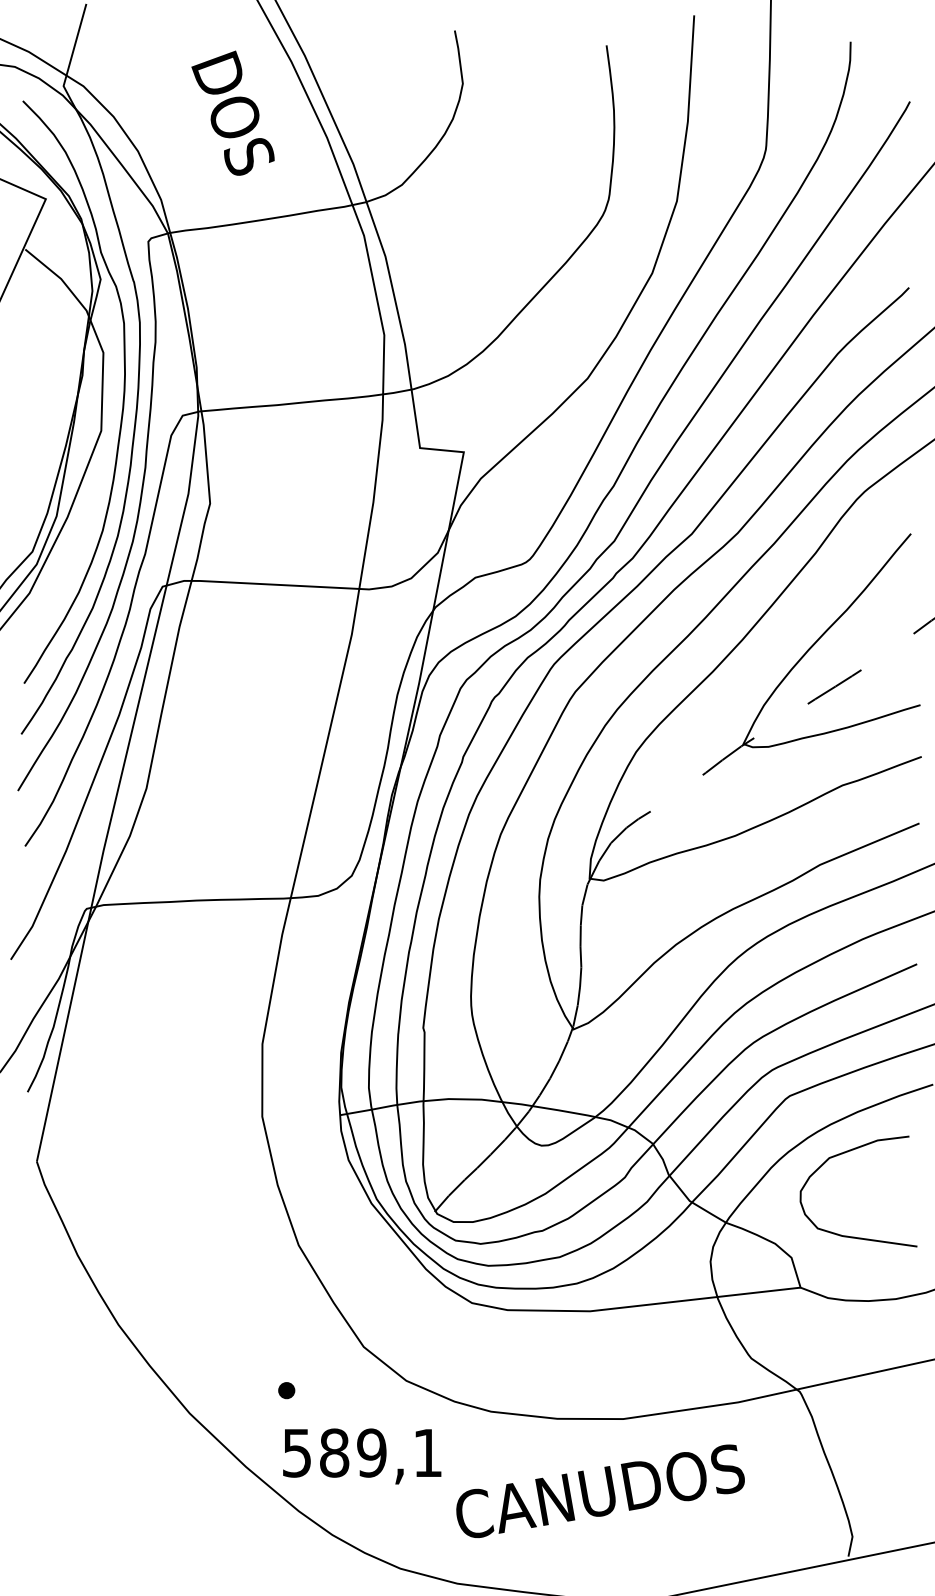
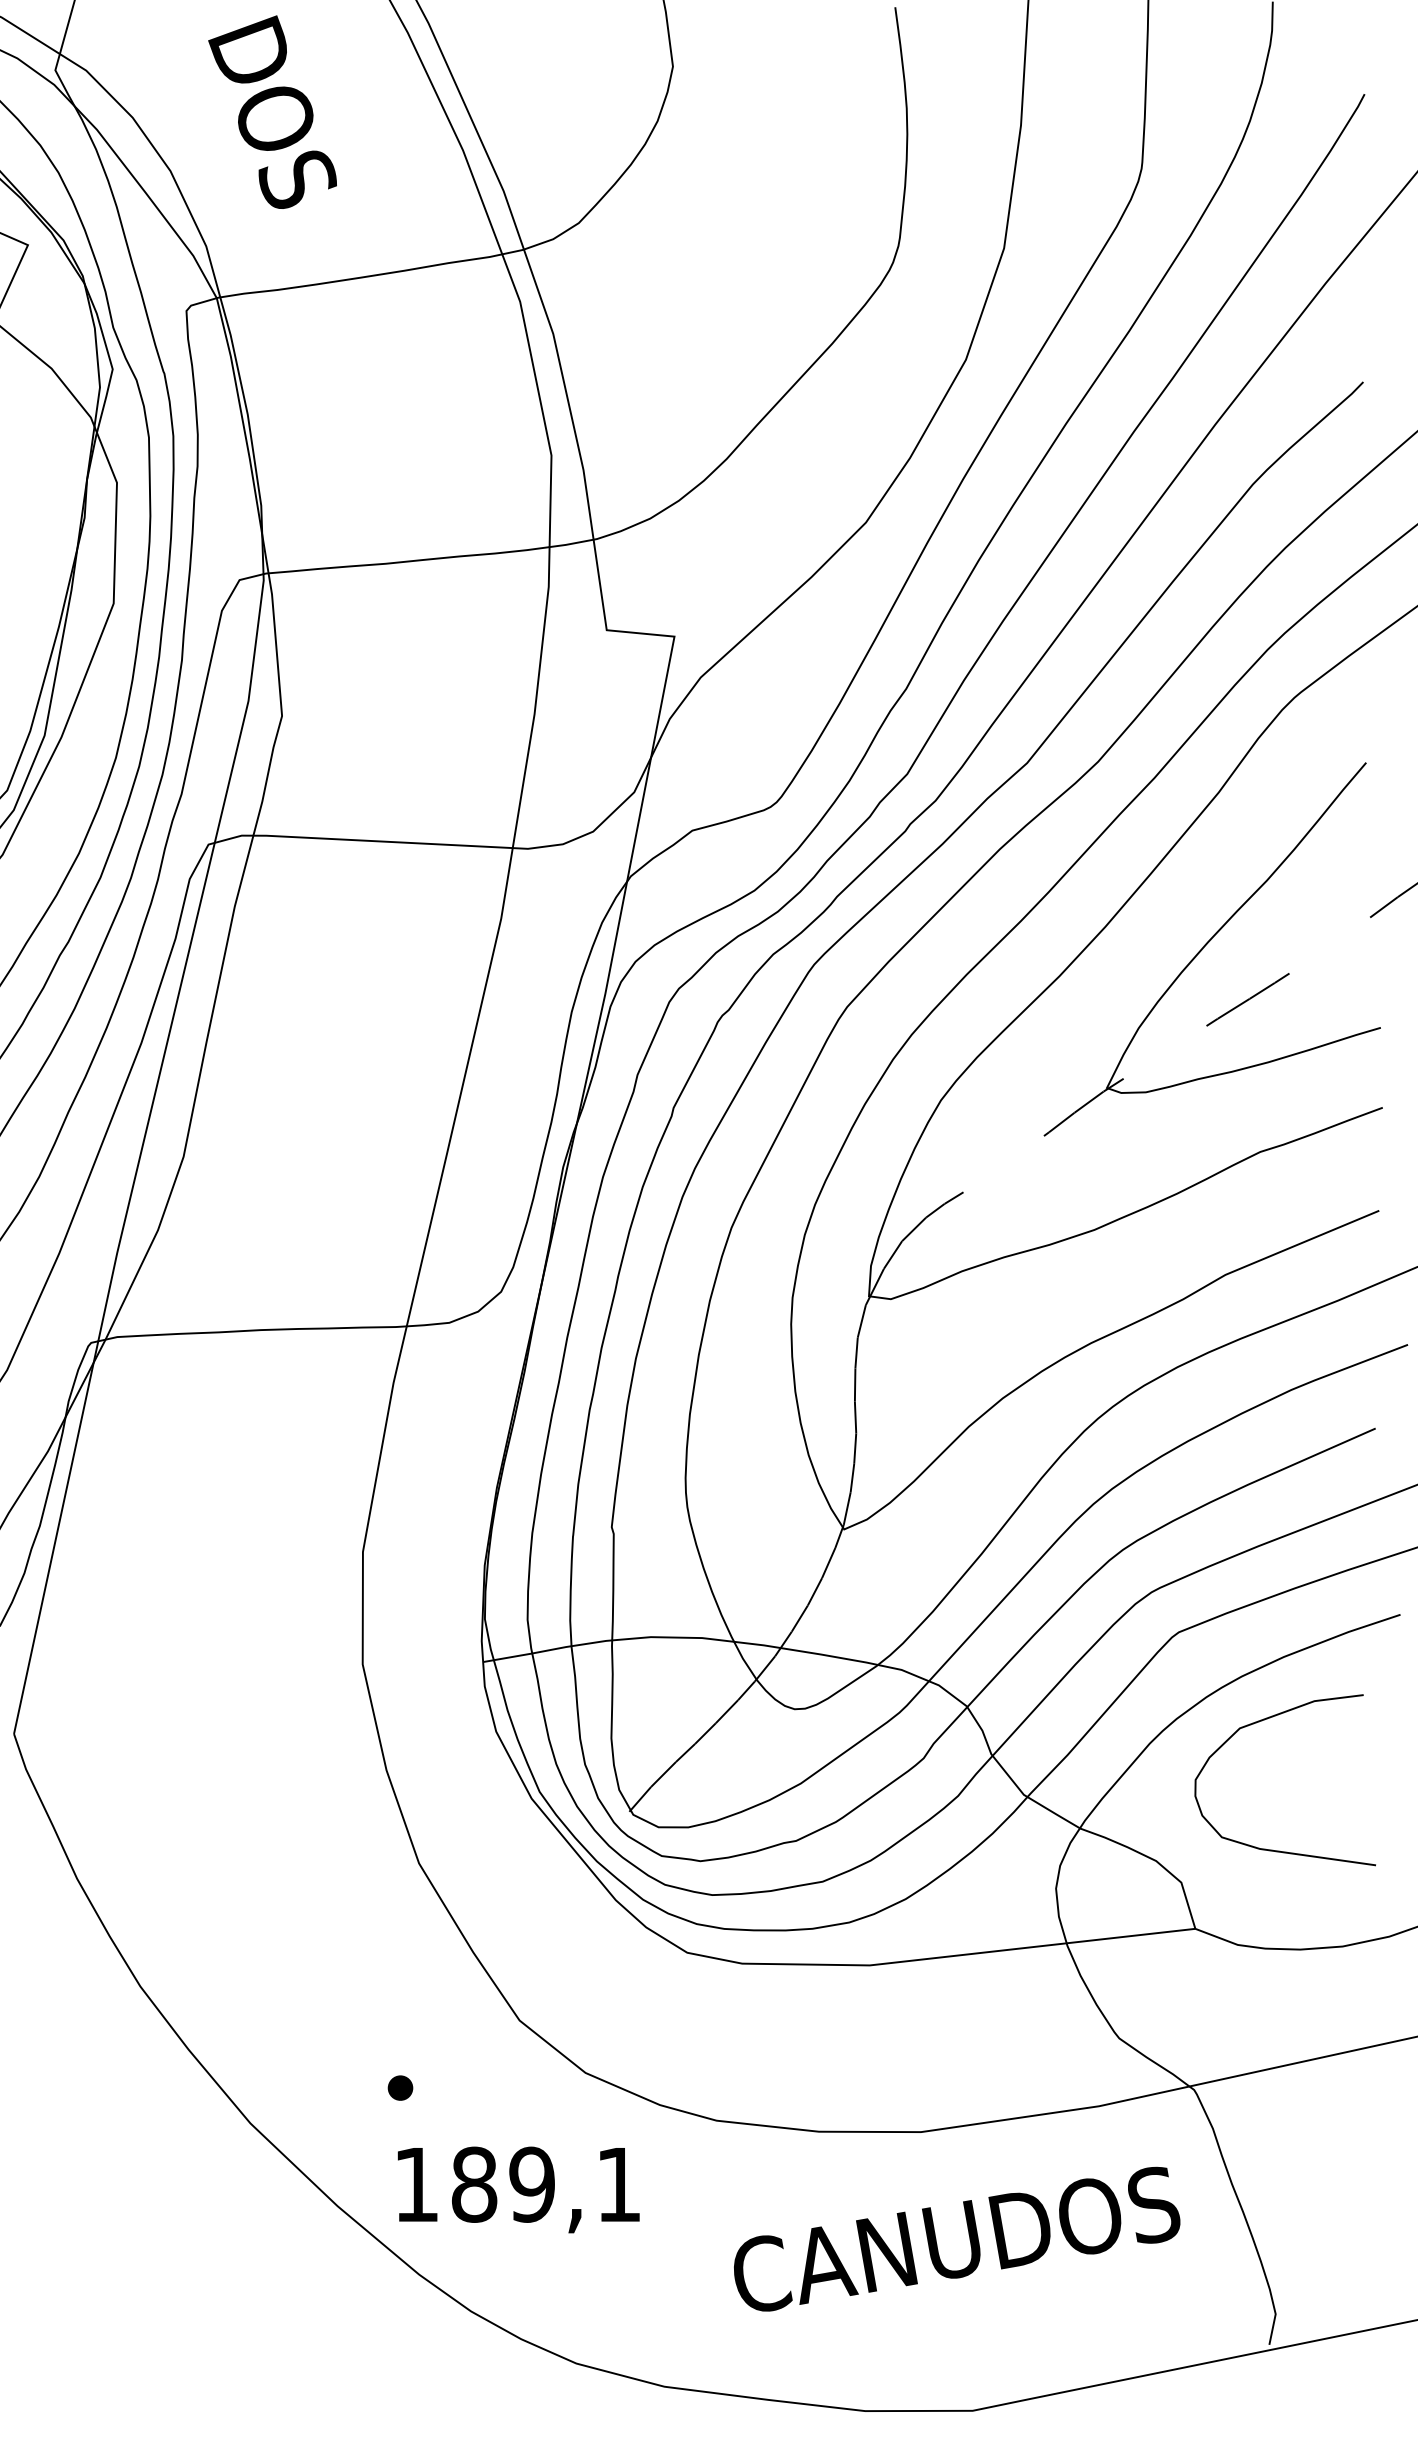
text: (232, 112) -> (271, 111), moved
text: (296, 1453) -> (415, 2185), 589,1 -> 189,1
text: (600, 1490) -> (956, 2237), moved

